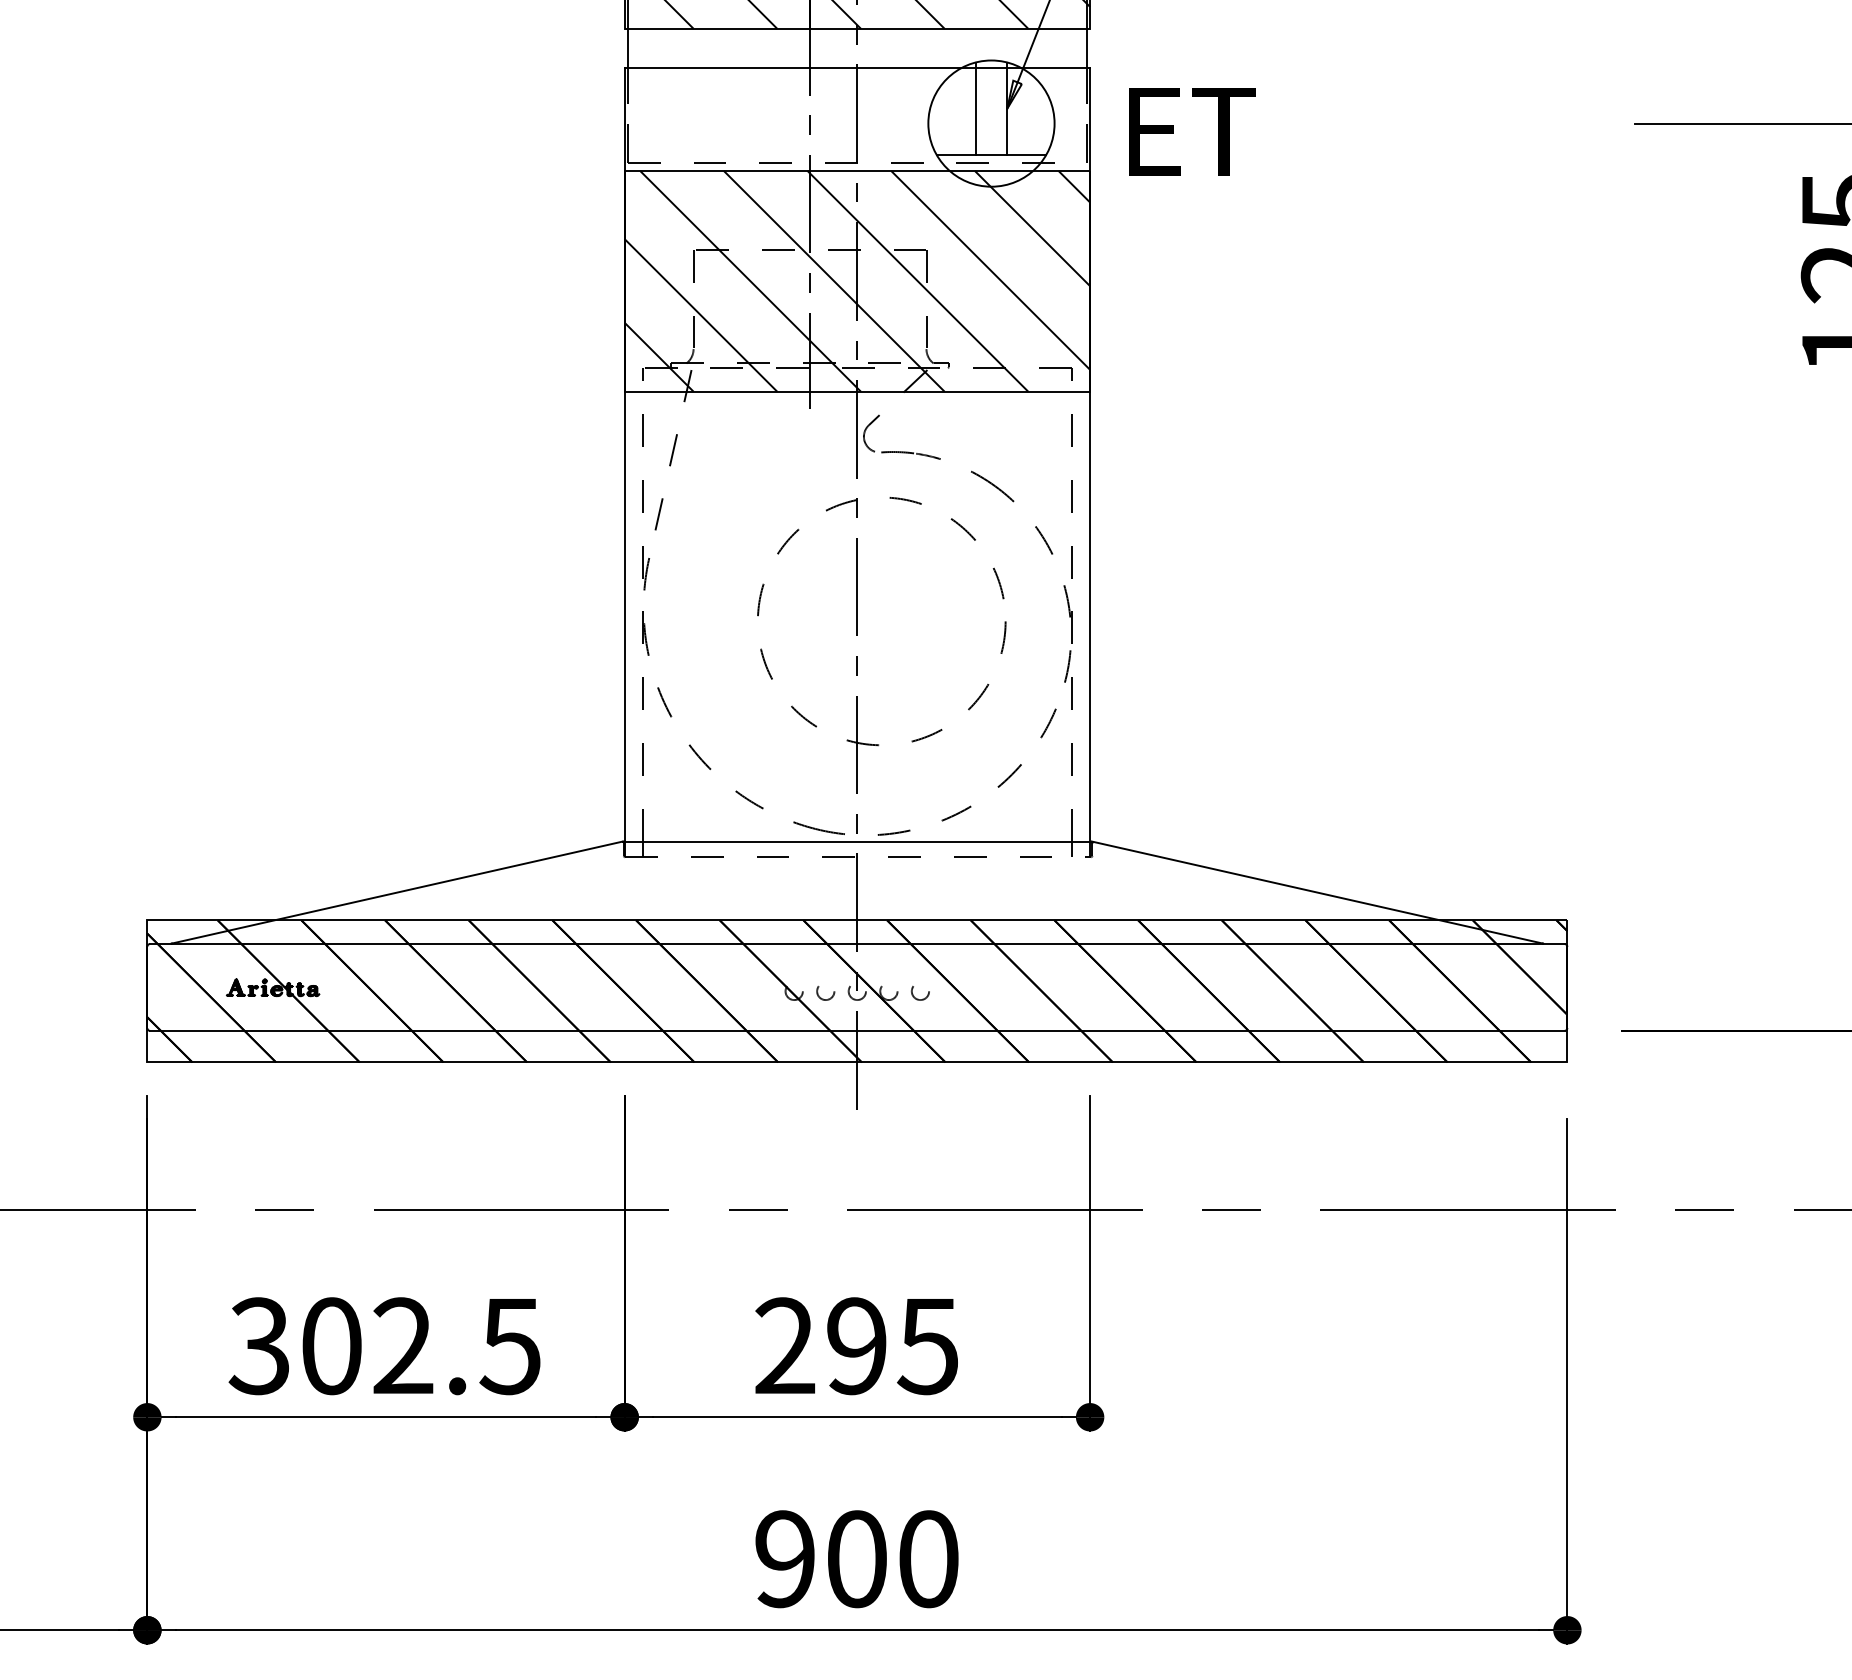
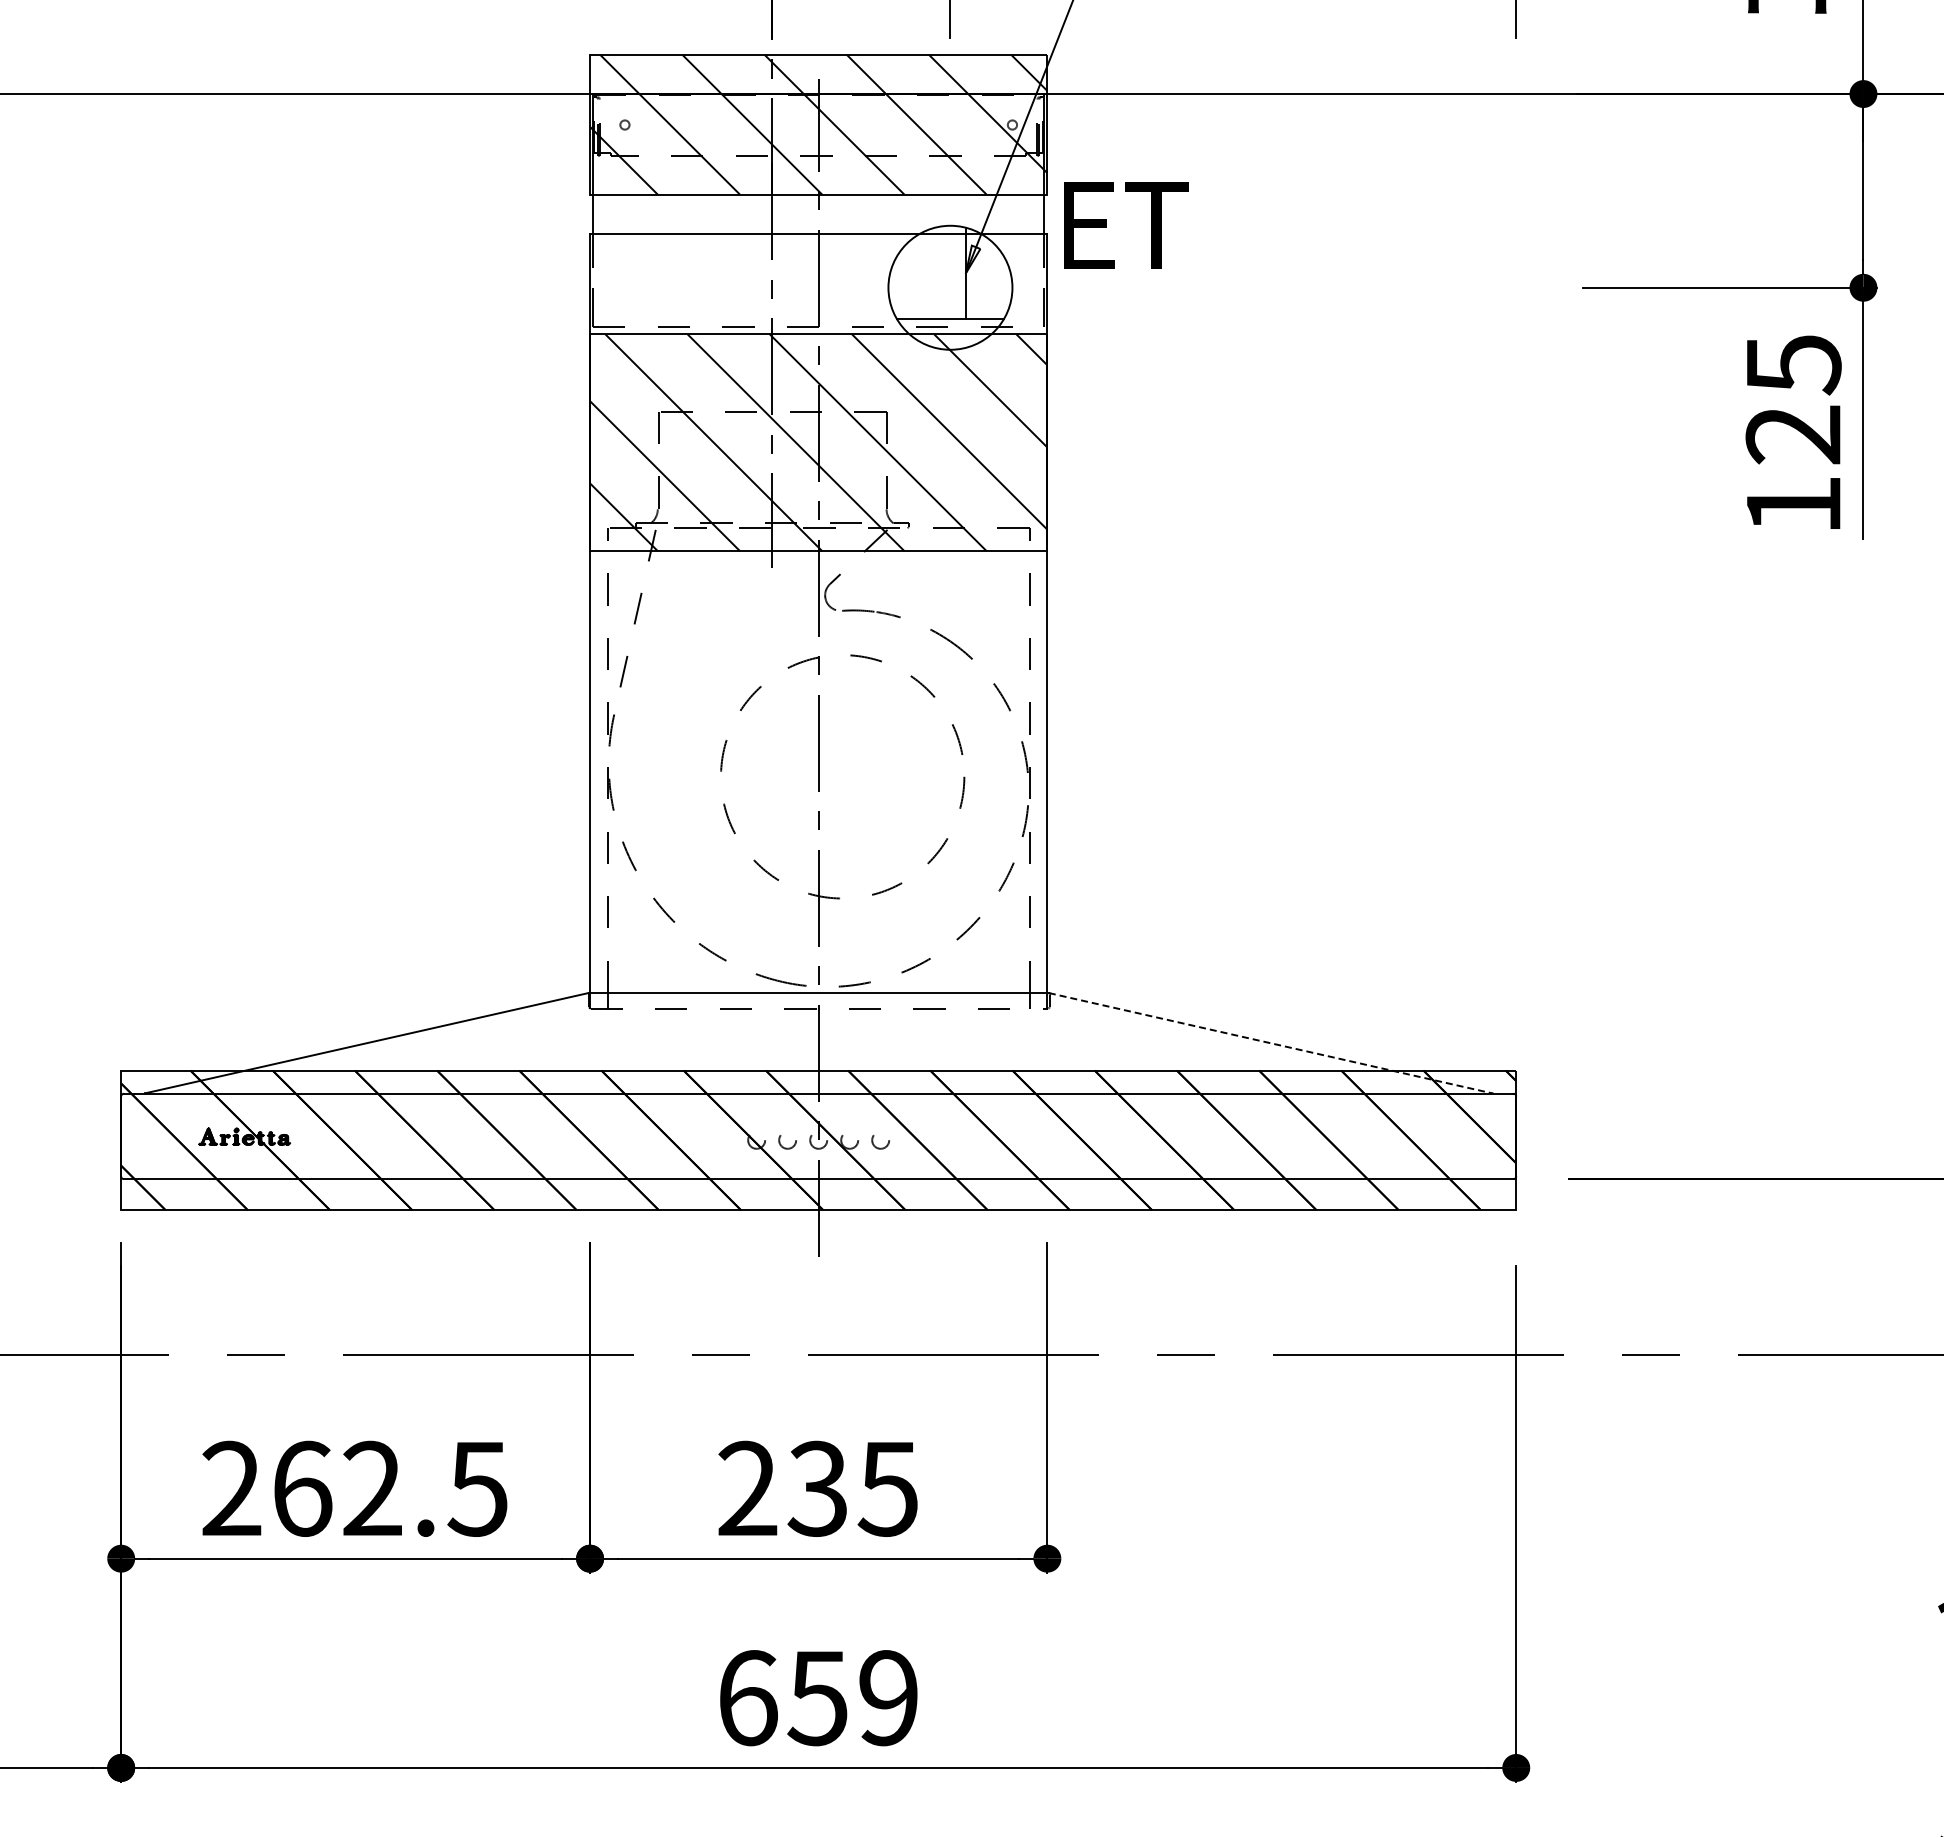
line: (975, 108) -> (934, 272), removed
text: (1193, 131) -> (1126, 225), moved
line: (1317, 892) -> (1270, 1043), solid -> dashed
text: (295, 1345) -> (266, 1488), 302.5 -> 262.5
text: (855, 1345) -> (816, 1488), 295 -> 235
text: (857, 1559) -> (818, 1698), 900 -> 659

